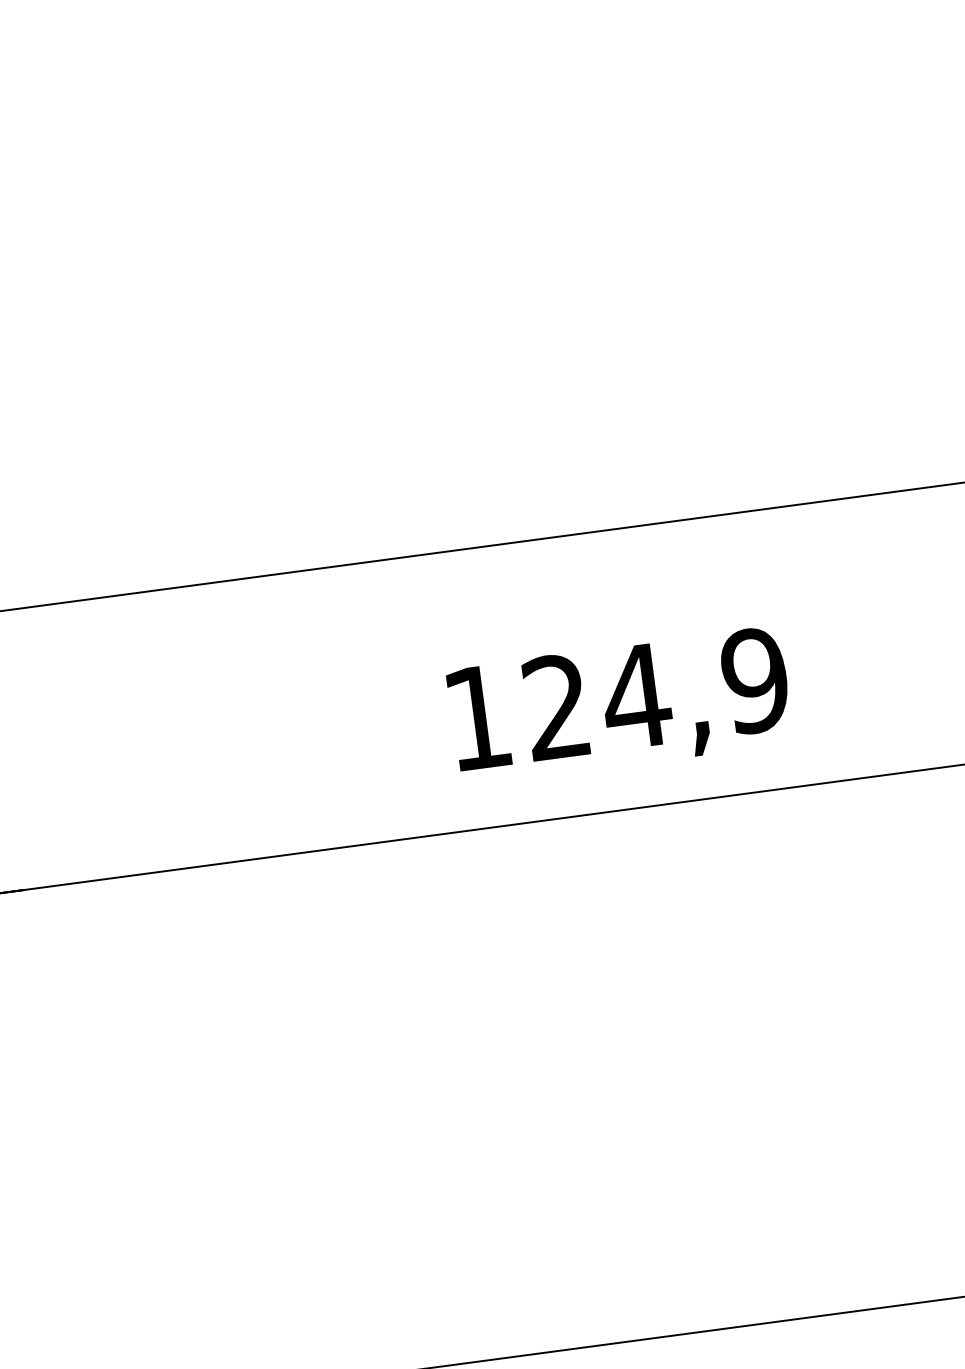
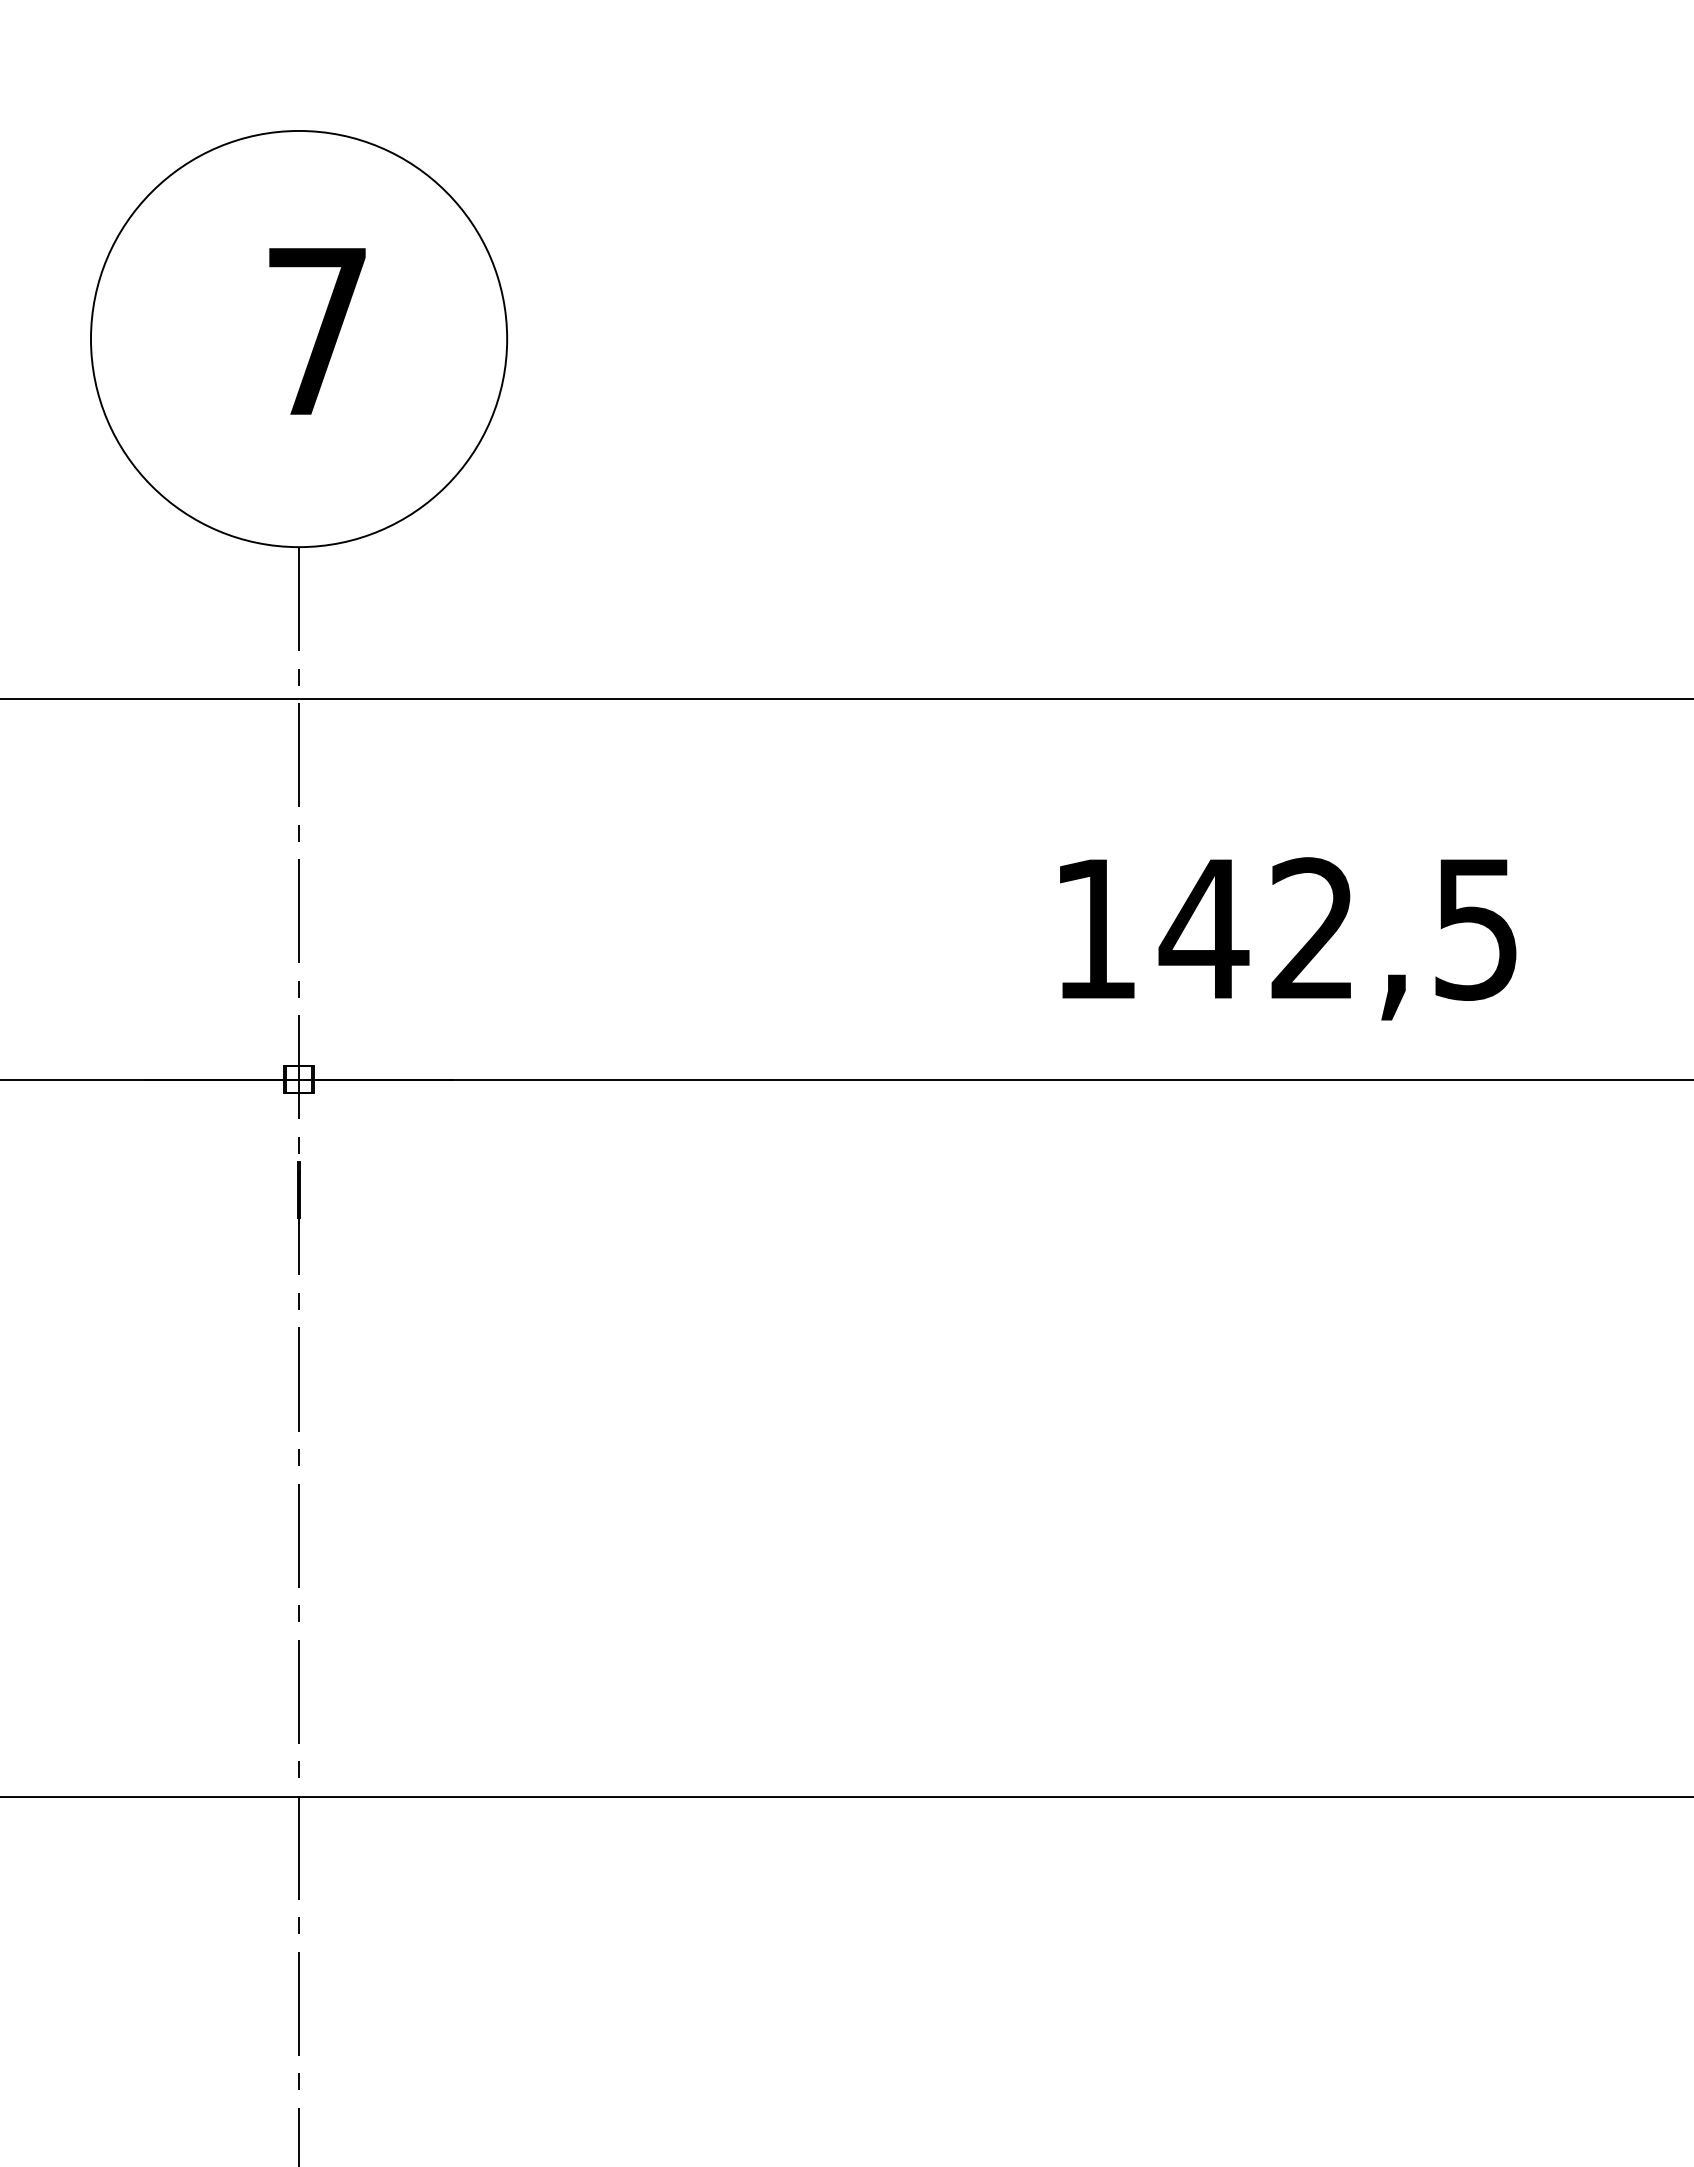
text: (654, 693) -> (1338, 928), 124,9 -> 142,5

